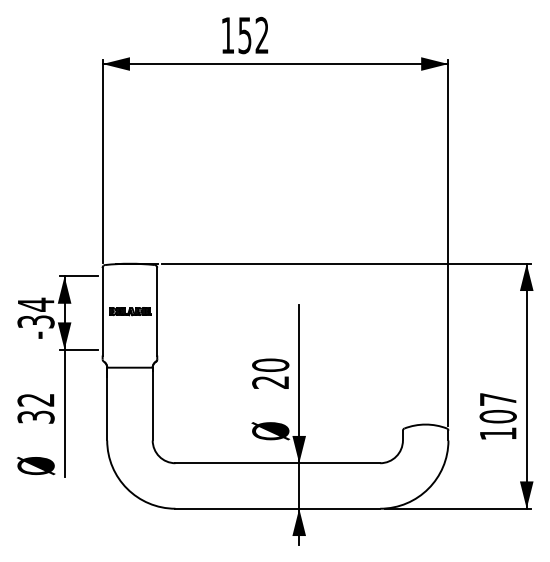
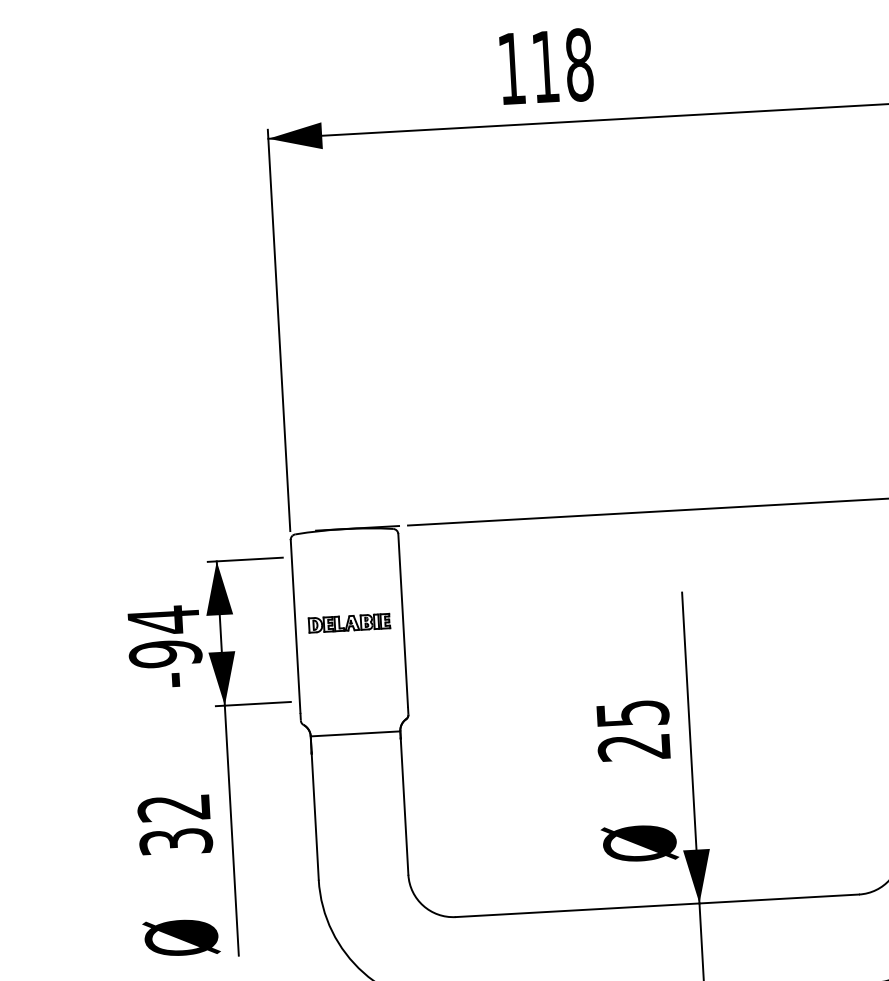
text: (253, 35) -> (562, 65), 152 -> 118
text: (35, 321) -> (164, 653), -34 -> -94
text: (270, 364) -> (632, 712), 20 -> 25

